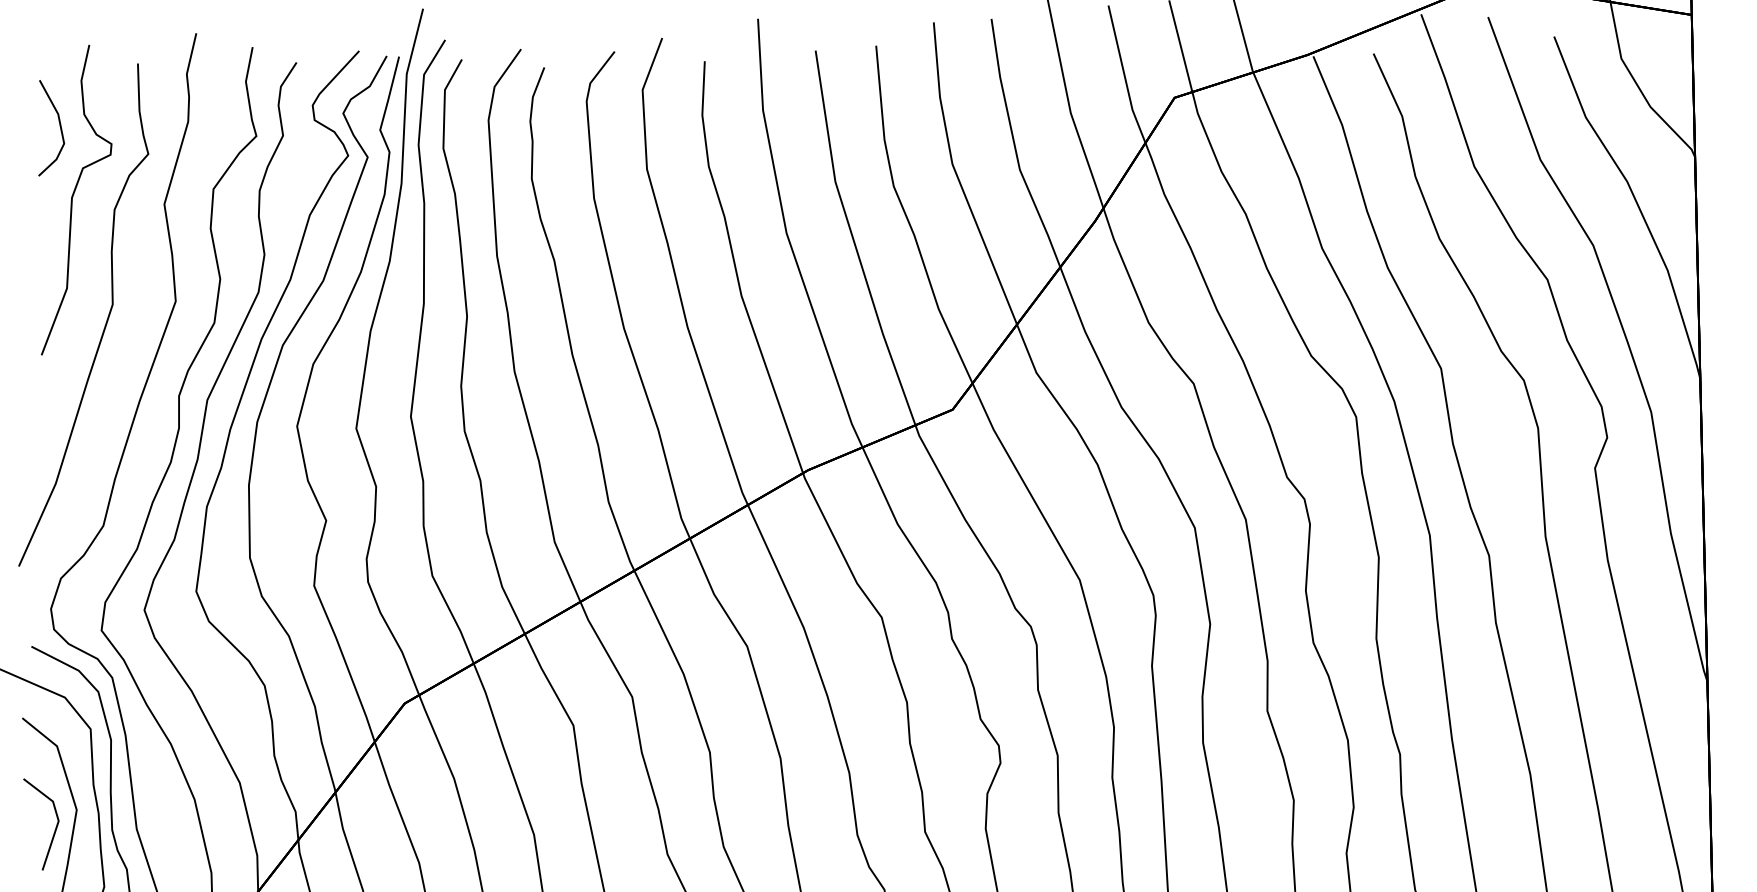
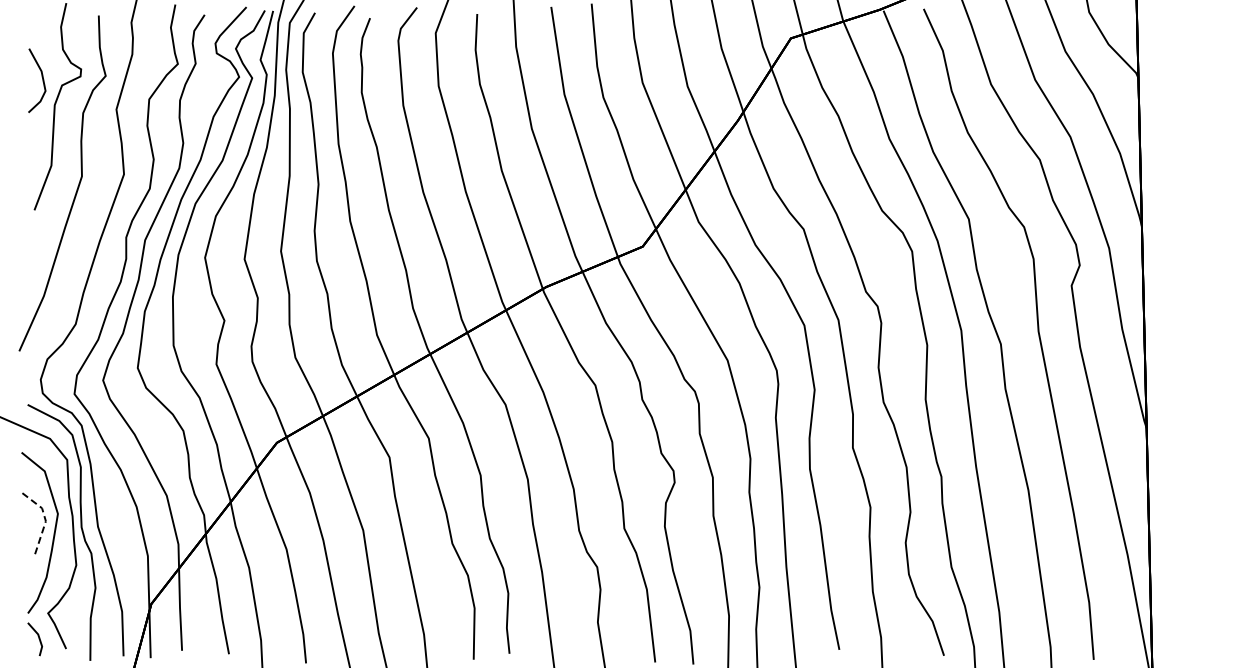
line: (58, 123) -> (41, 77), moved
line: (58, 818) -> (45, 519), solid -> dashed

